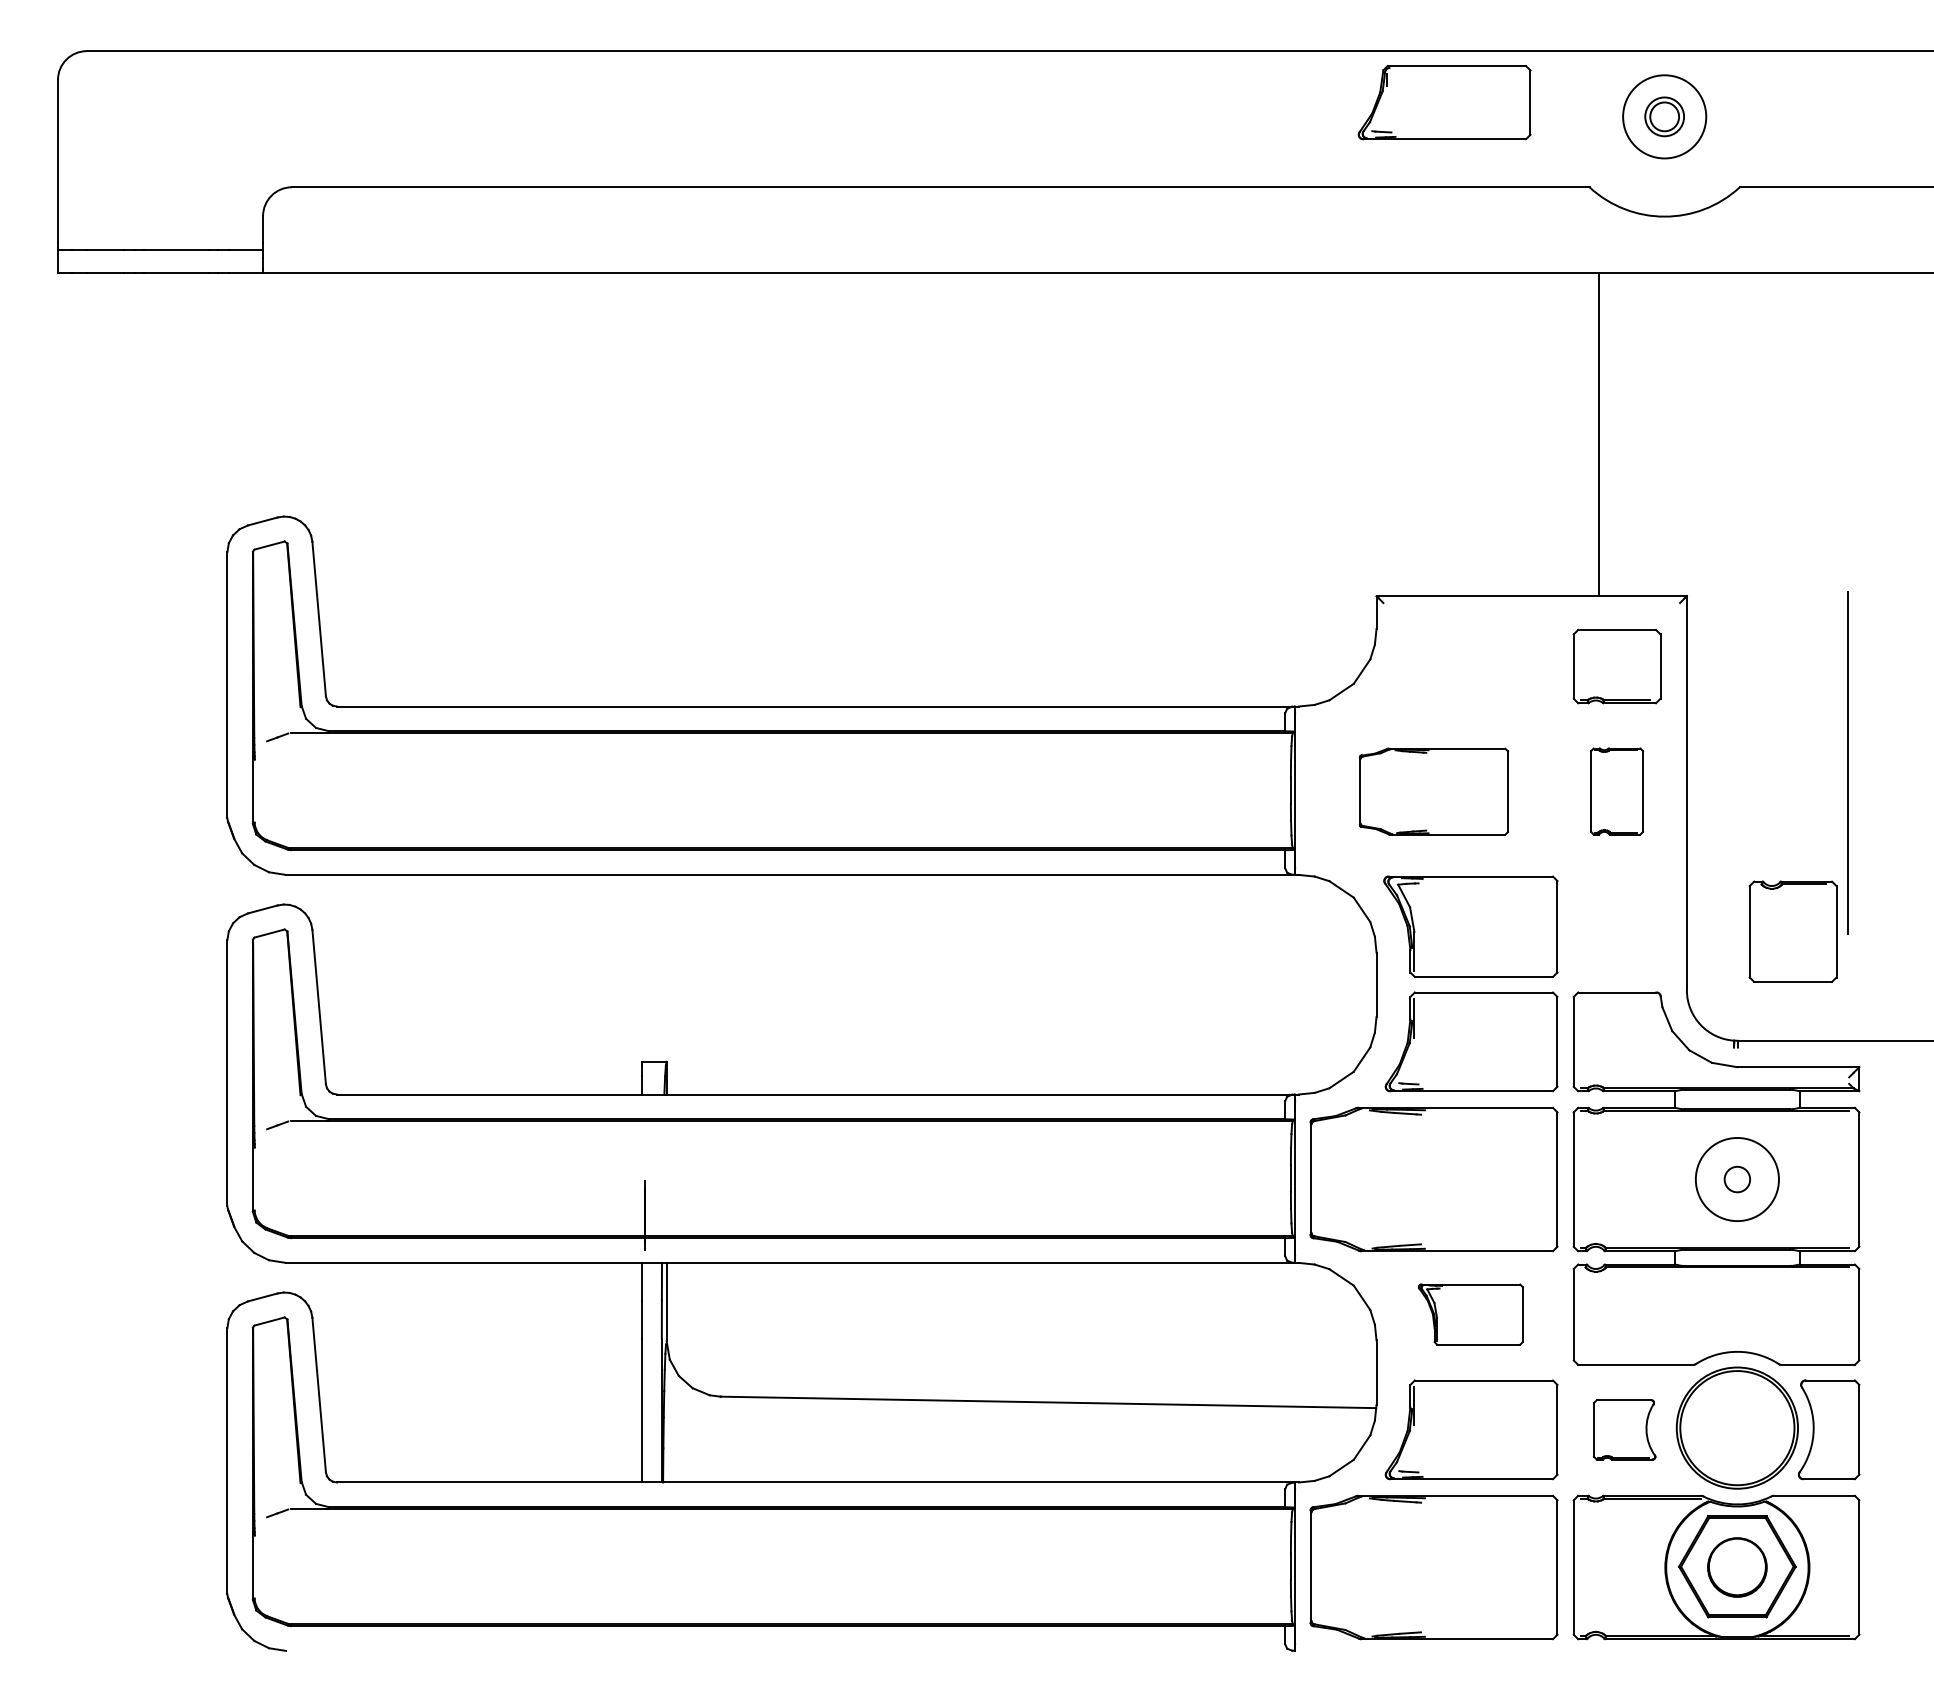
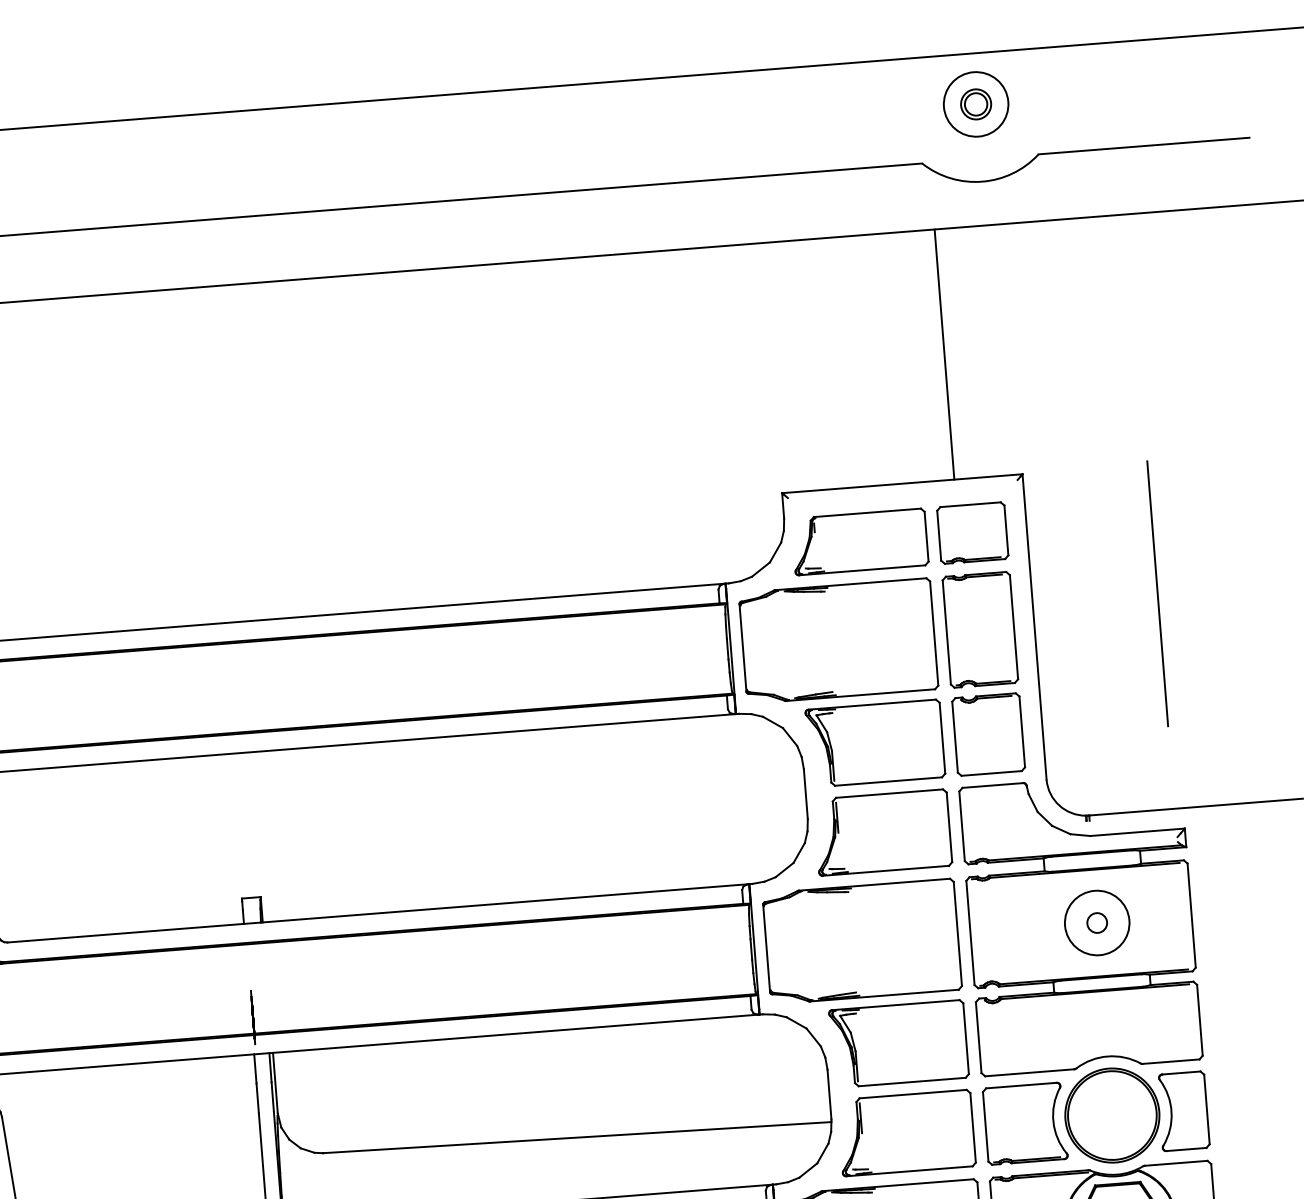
part: (1444, 102) -> (860, 541), moved
part: (1433, 791) -> (838, 641), size x1.67
part: (1616, 791) -> (979, 629), size x1.67
part: (1792, 931) -> (988, 734), moved
part: (1470, 1314) -> (898, 1043), size x1.67
part: (1624, 1429) -> (1025, 1123), size x1.67

